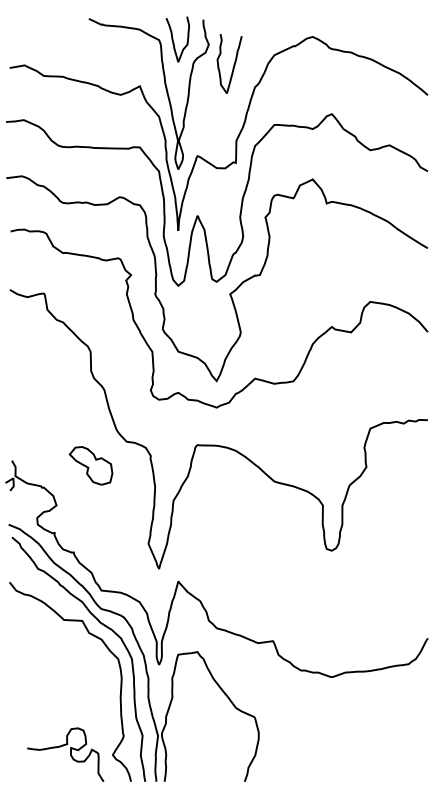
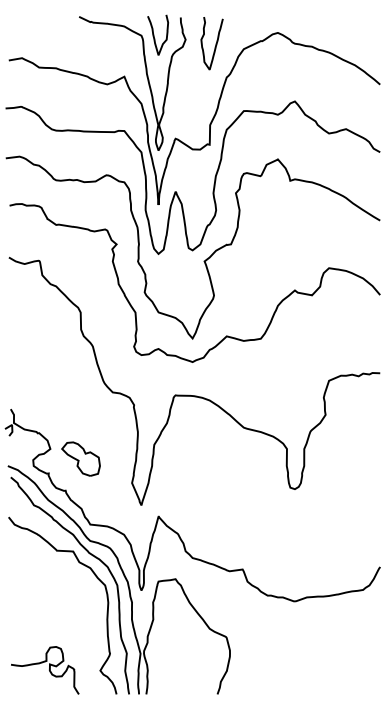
curve: (233, 64) -> (215, 44), moved
part: (90, 465) -> (80, 458), moved
curve: (70, 754) -> (49, 670), moved

